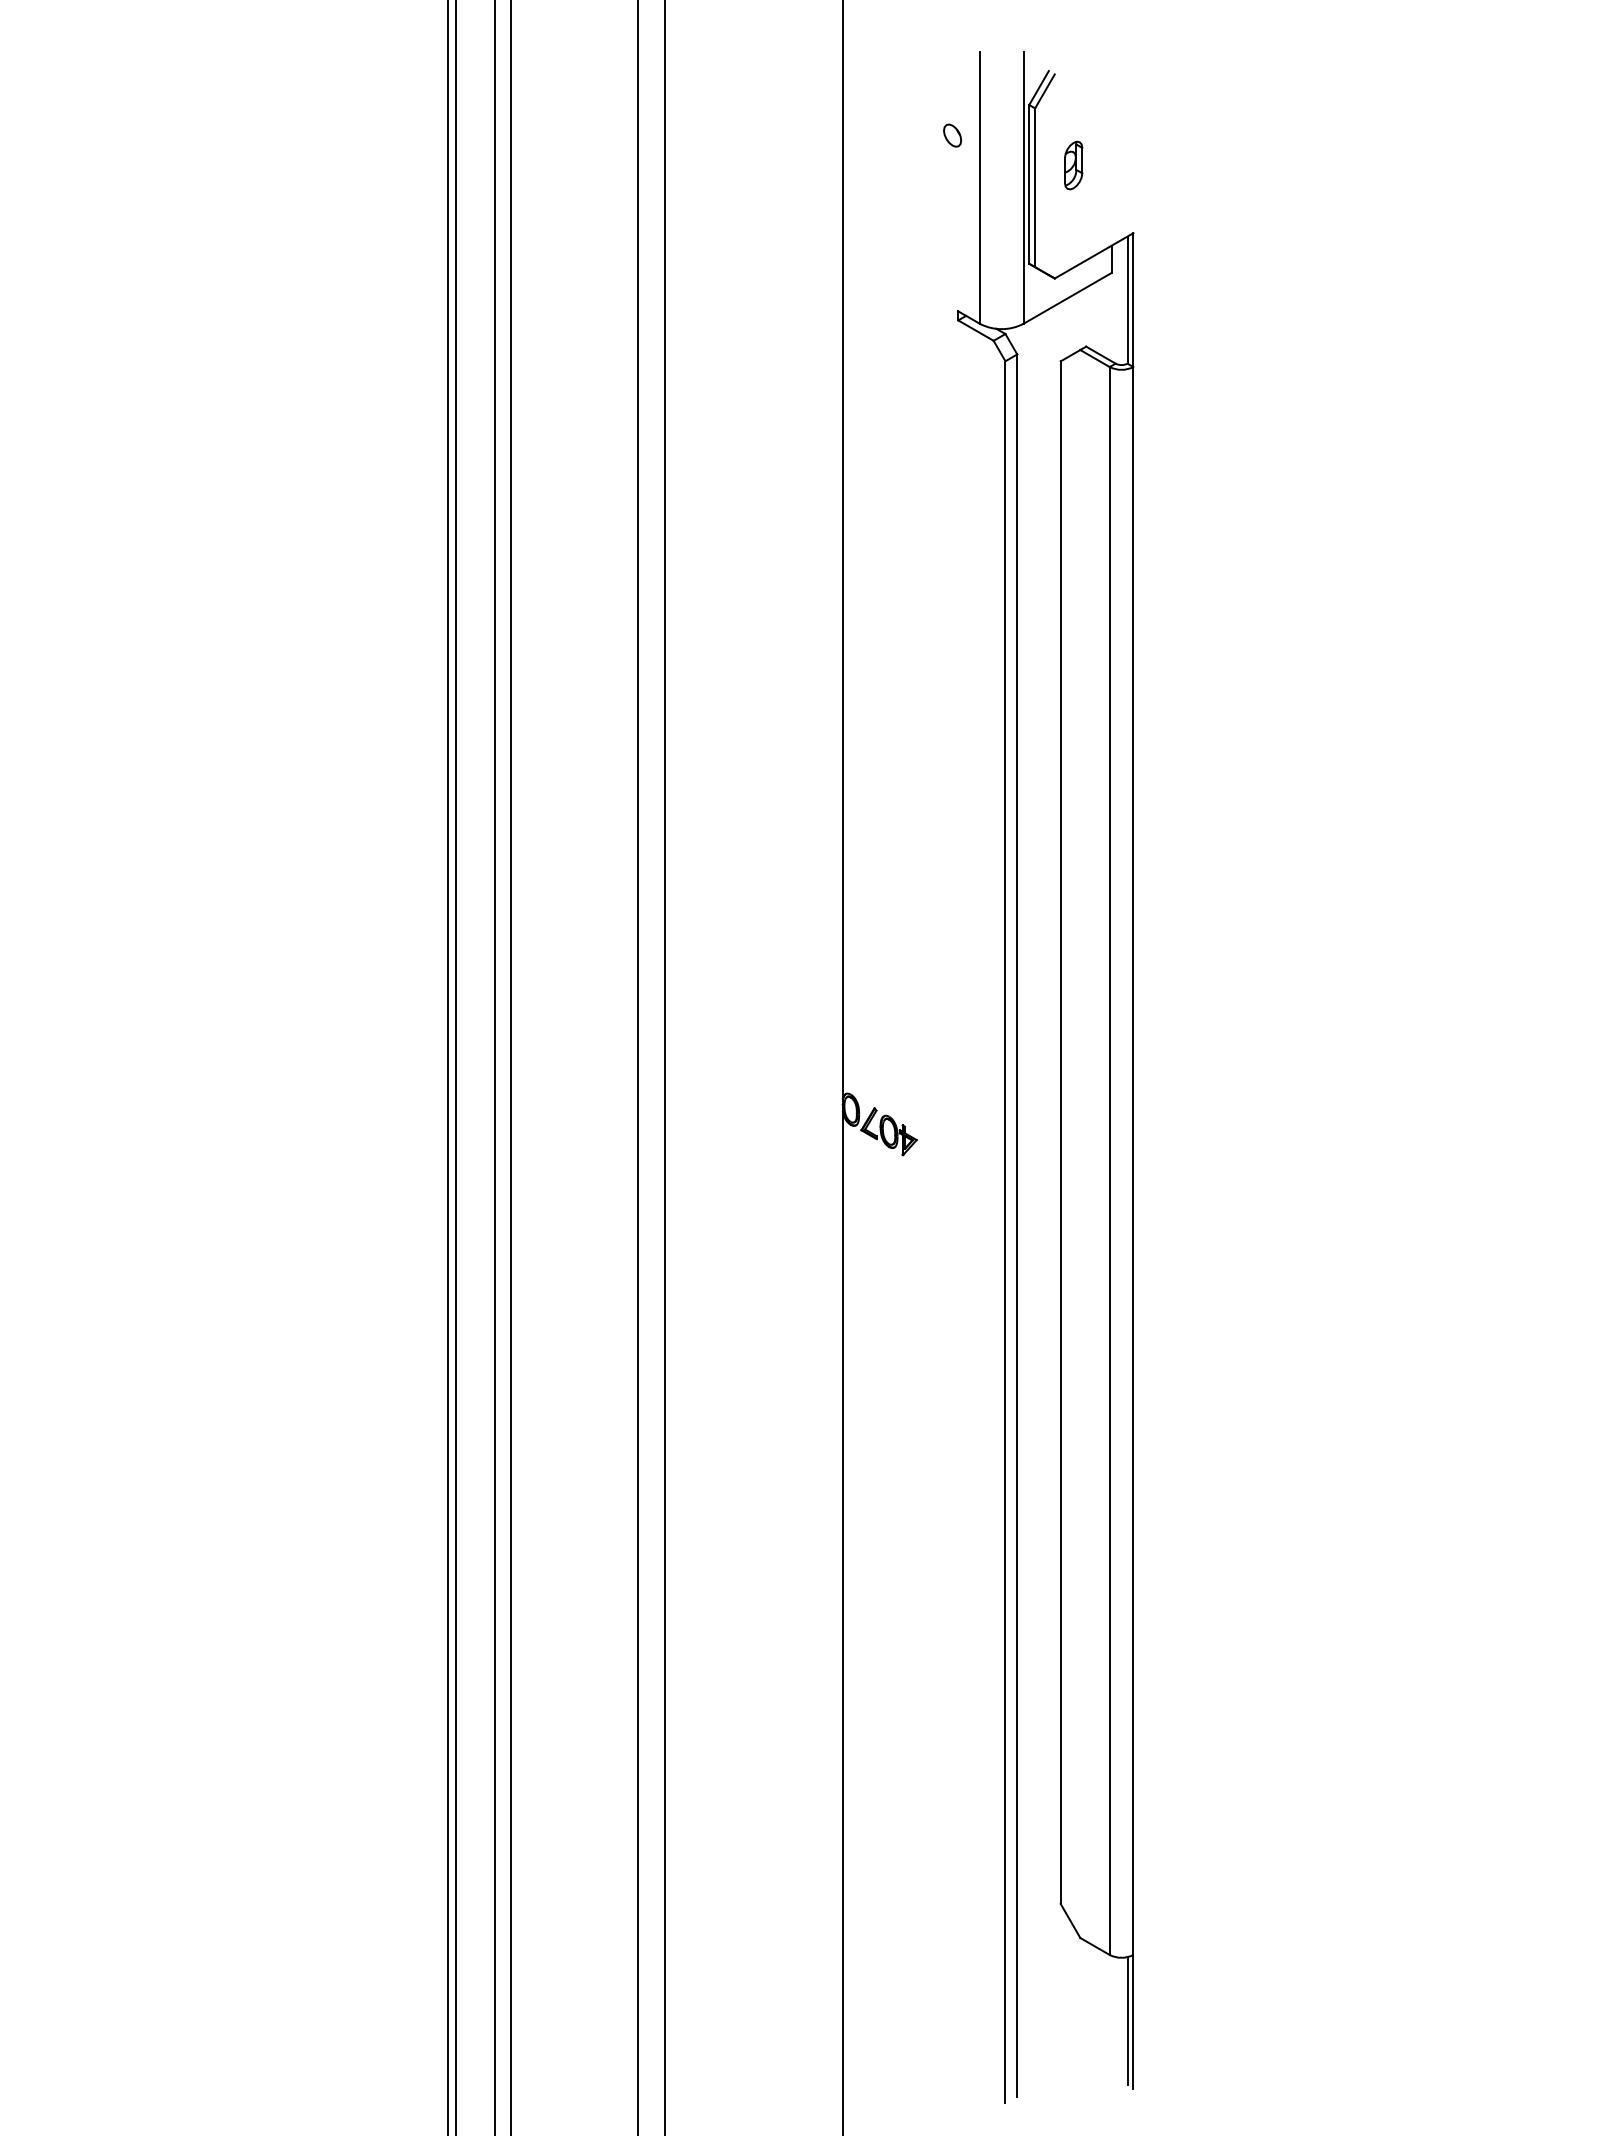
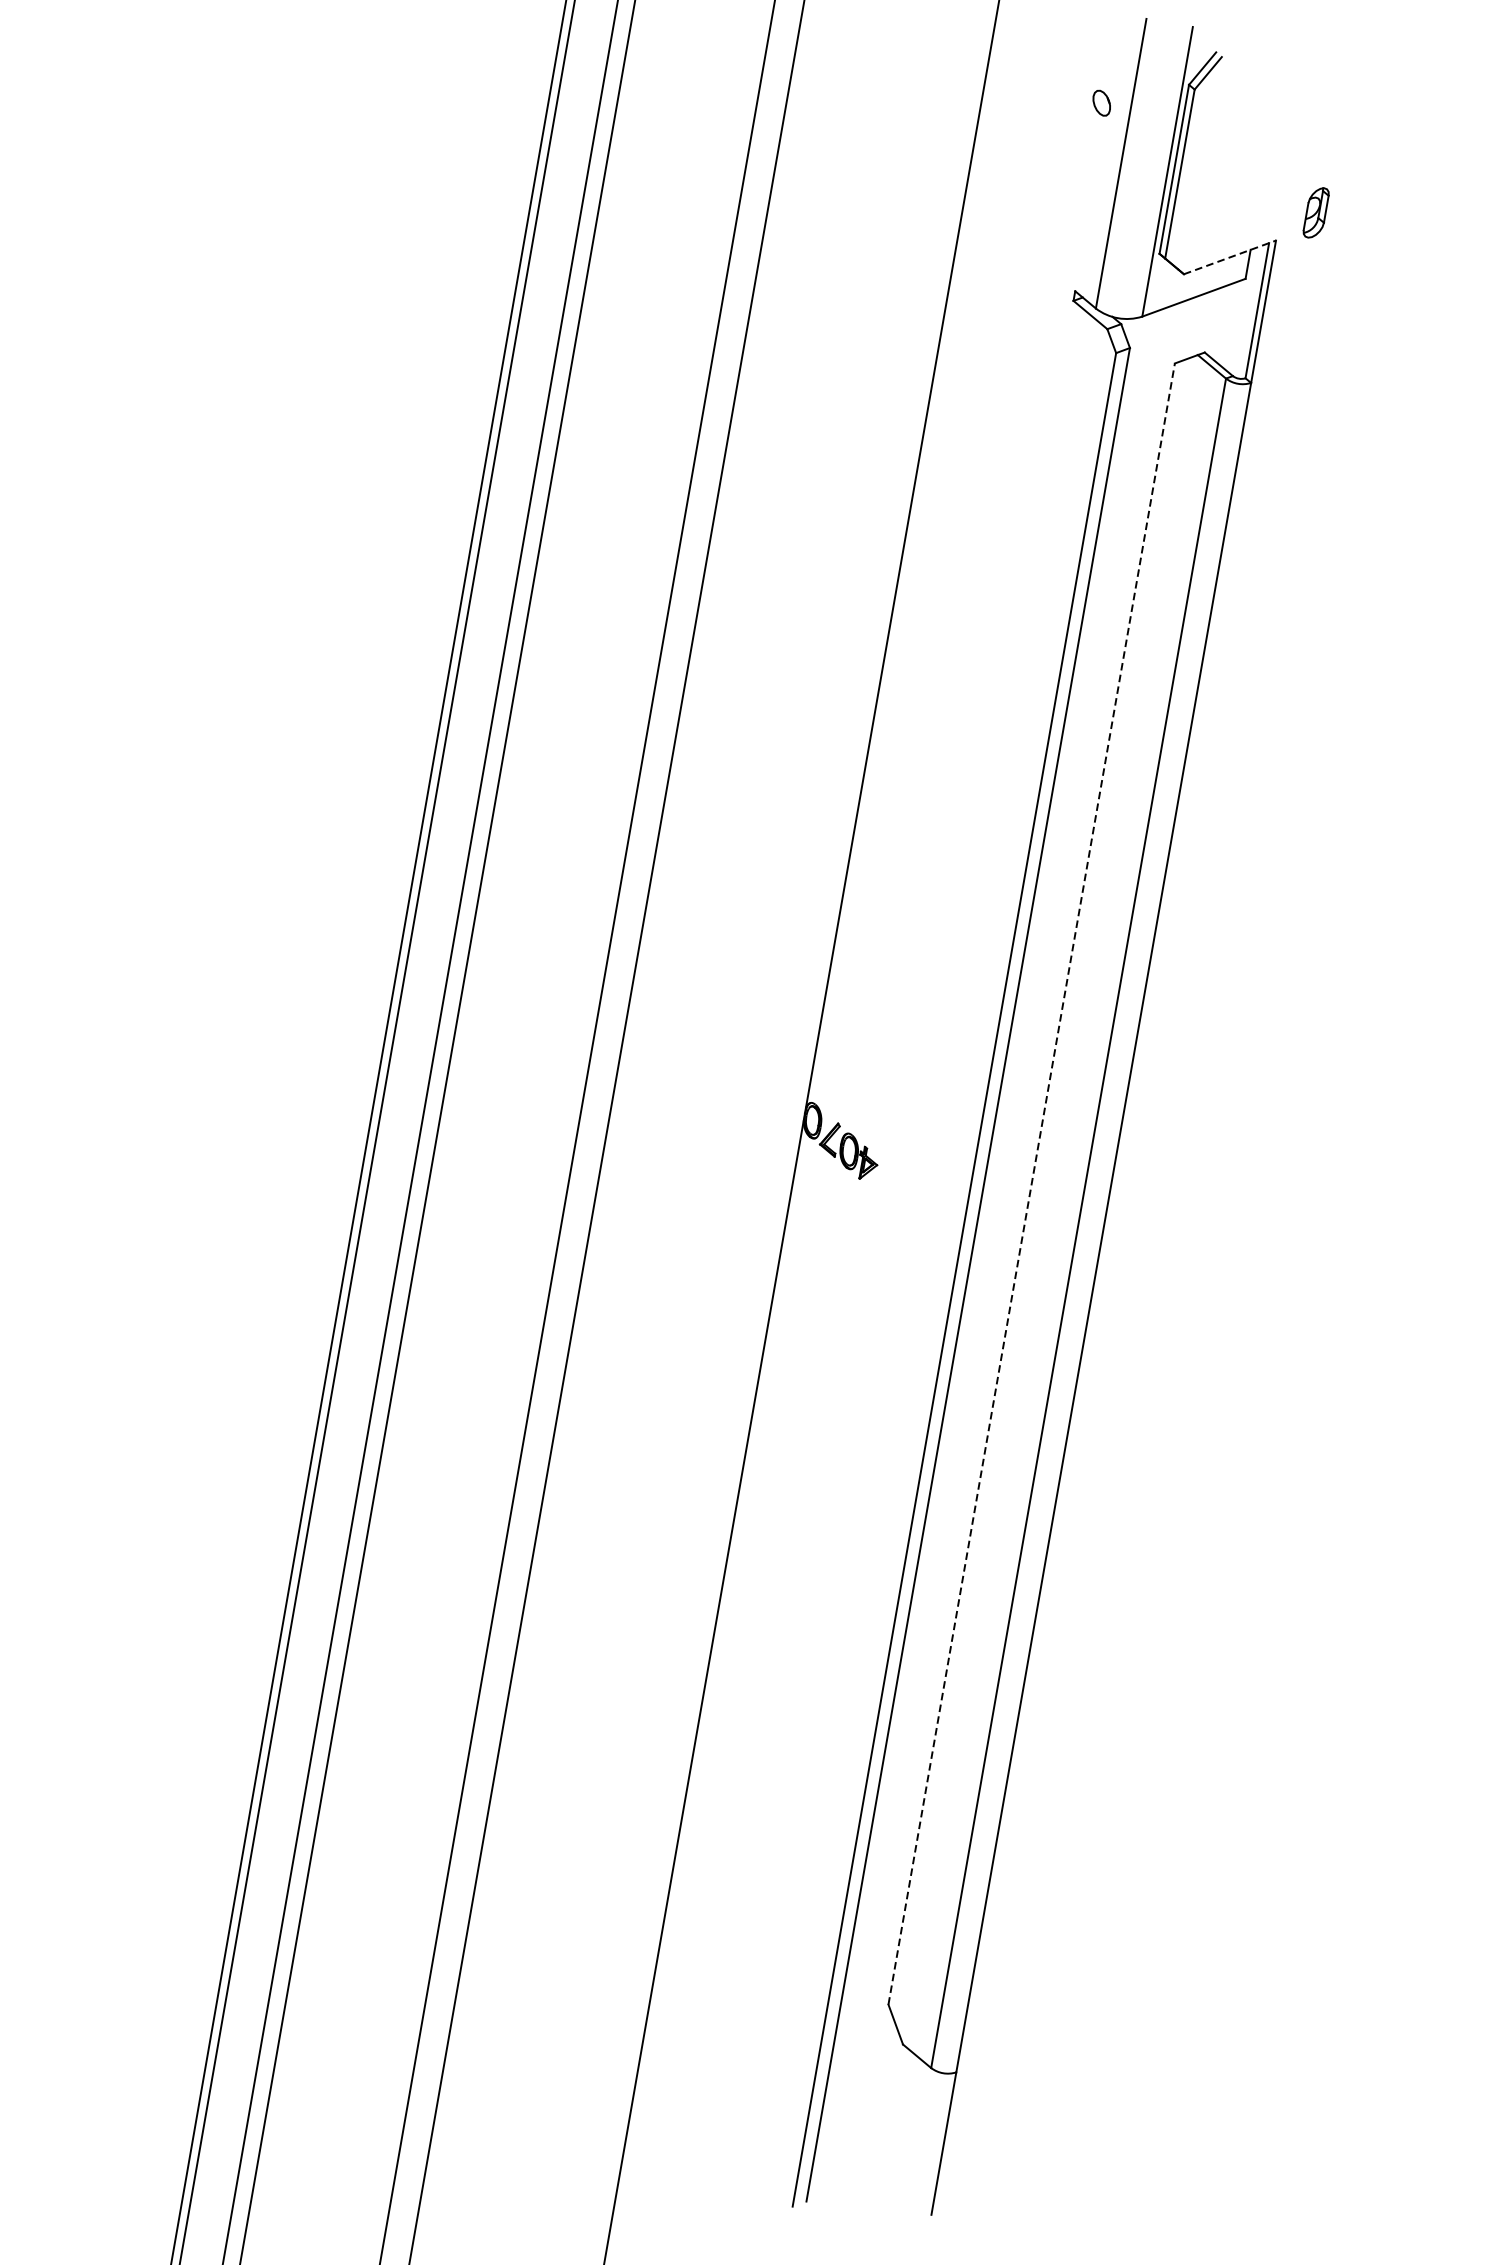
part: (1073, 165) -> (1316, 212), moved
line: (1094, 255) -> (1230, 257), solid -> dashed
line: (1060, 1132) -> (1031, 1183), solid -> dashed
line: (1127, 2021) -> (937, 2142), removed

